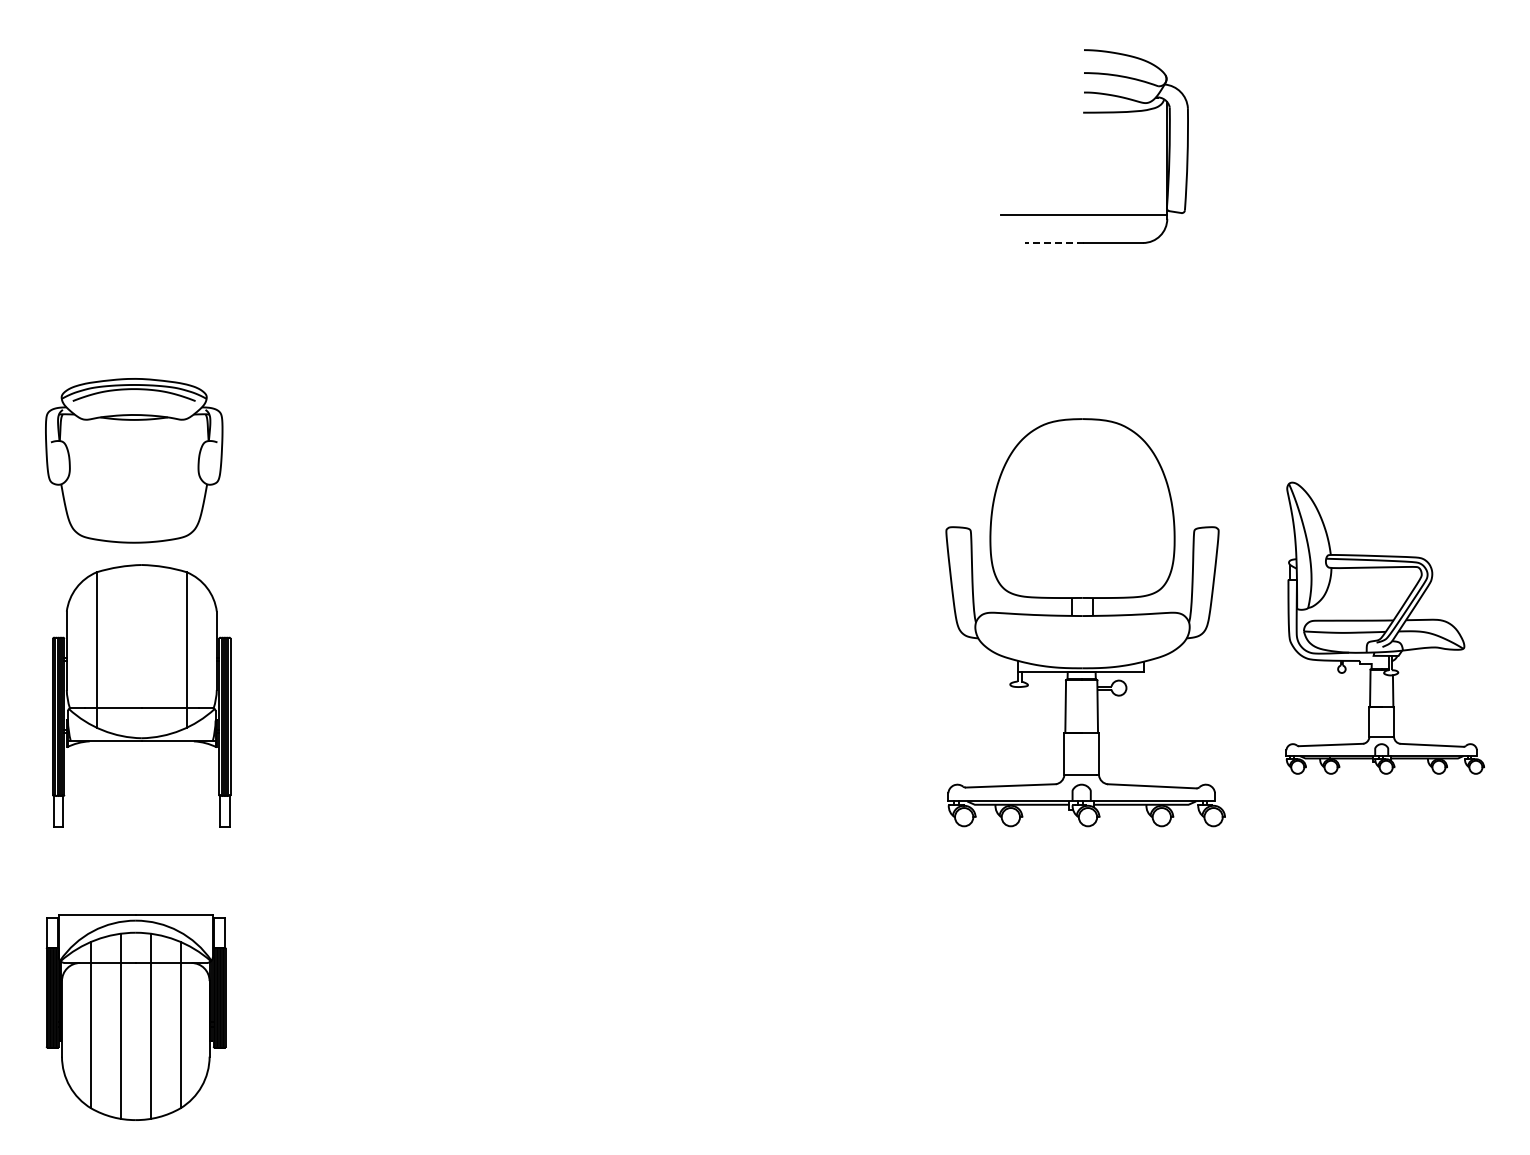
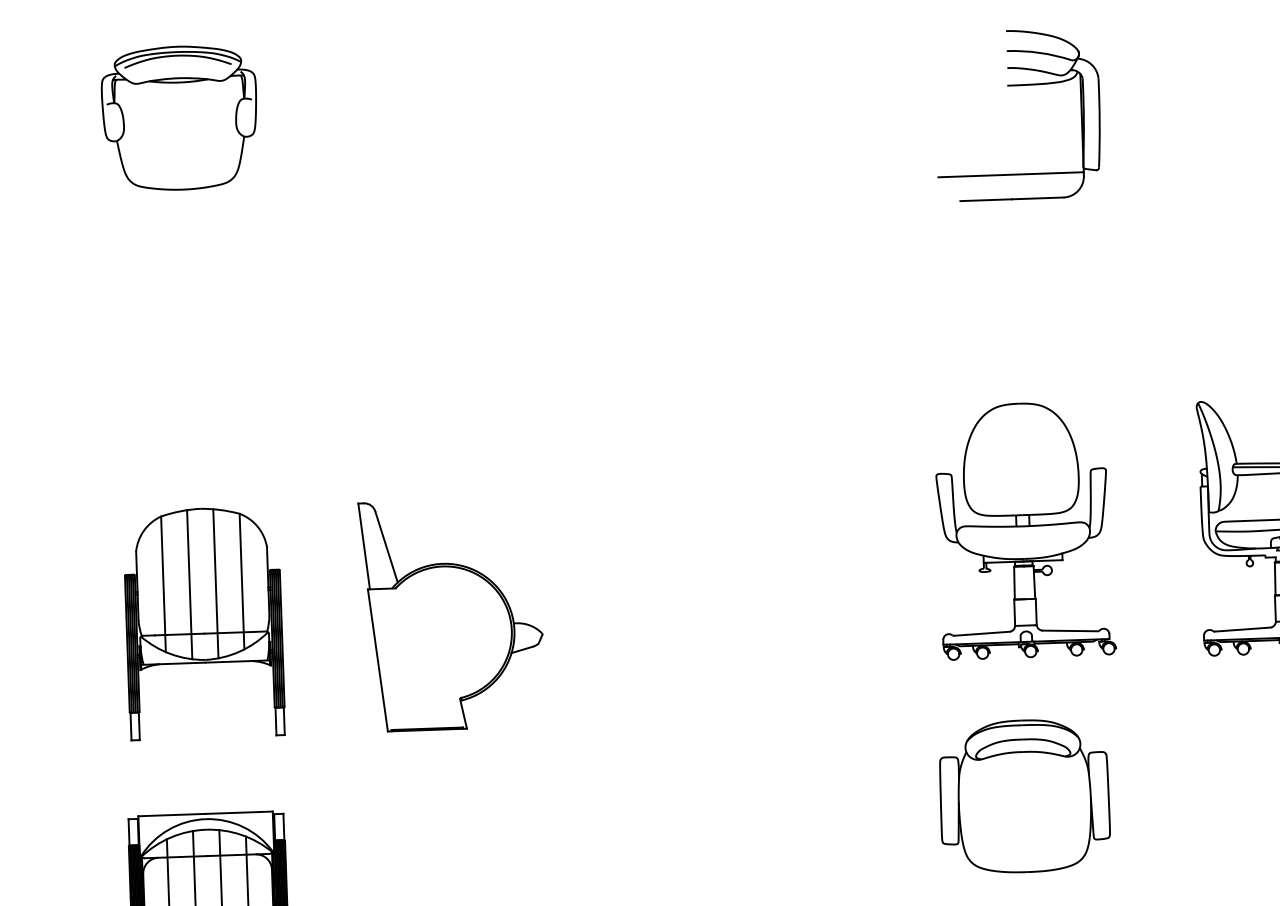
line: (1054, 242) -> (986, 199), dashed -> solid
part: (134, 460) -> (180, 117), moved
part: (1085, 622) -> (1024, 530), size x0.71
line: (126, 651) -> (189, 584), added
line: (156, 651) -> (215, 583), added
part: (425, 696) -> (451, 614), added
part: (1074, 926) -> (1024, 795), added

